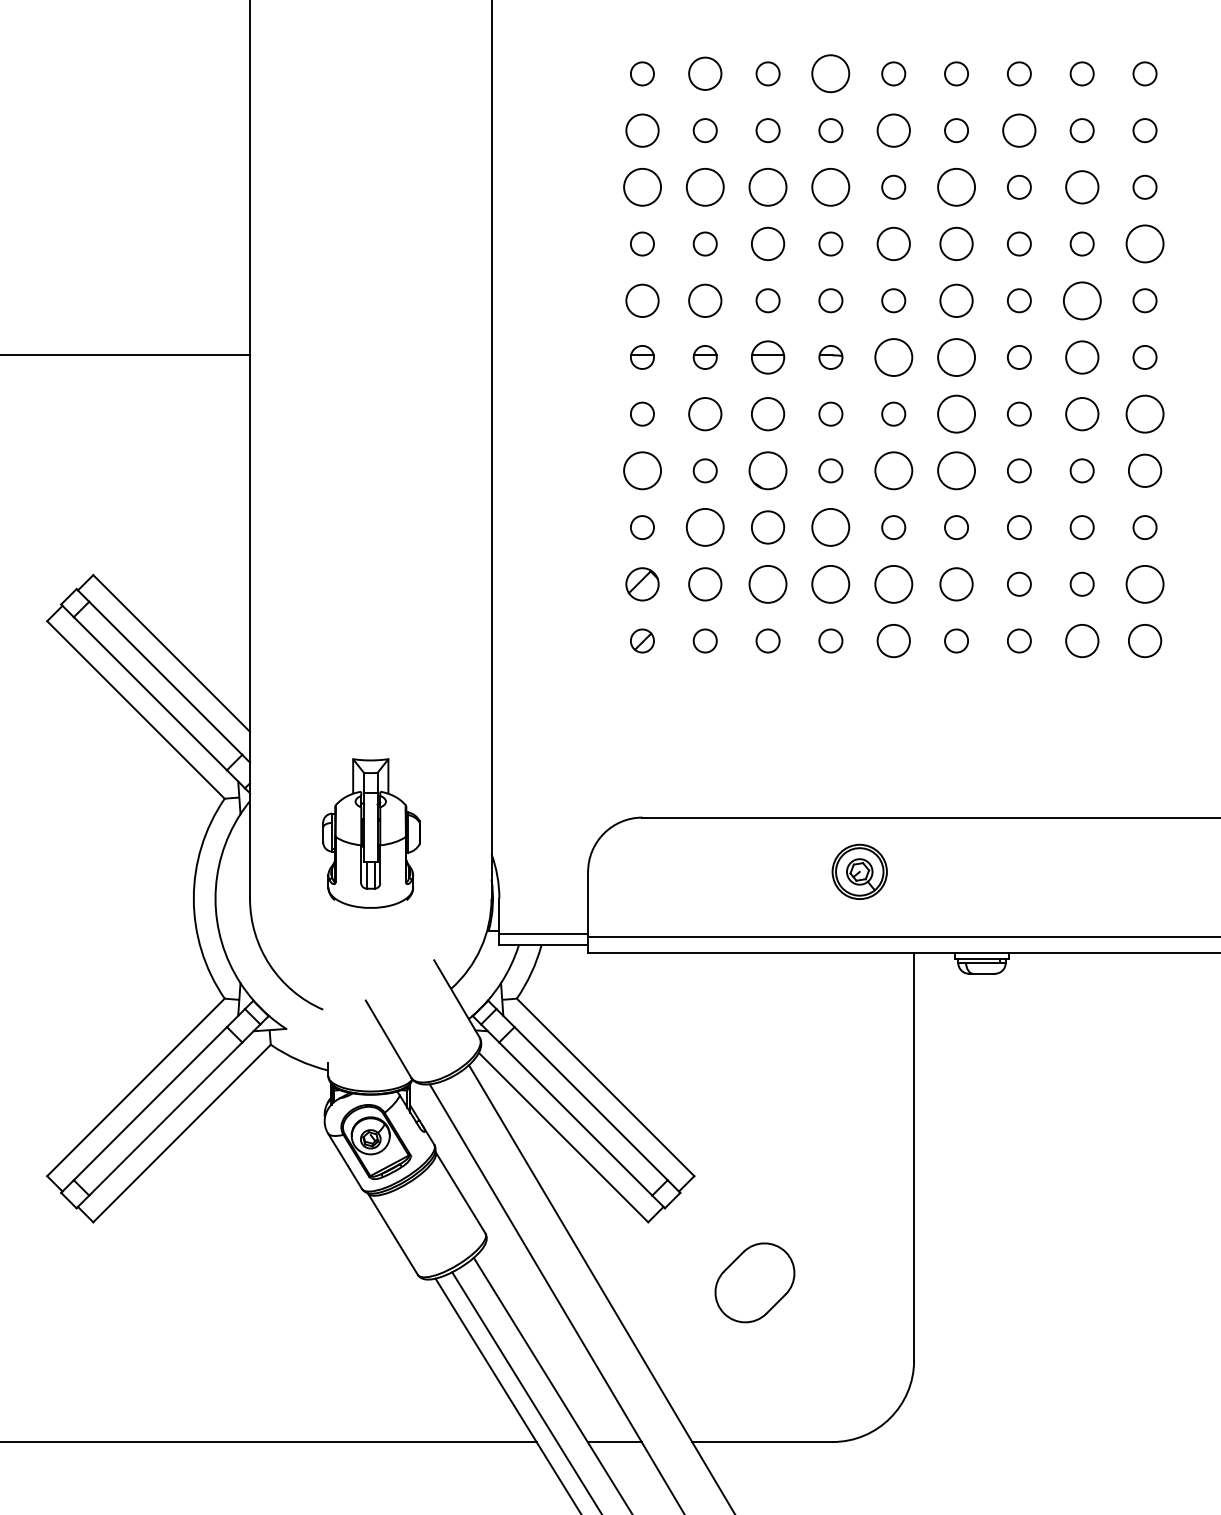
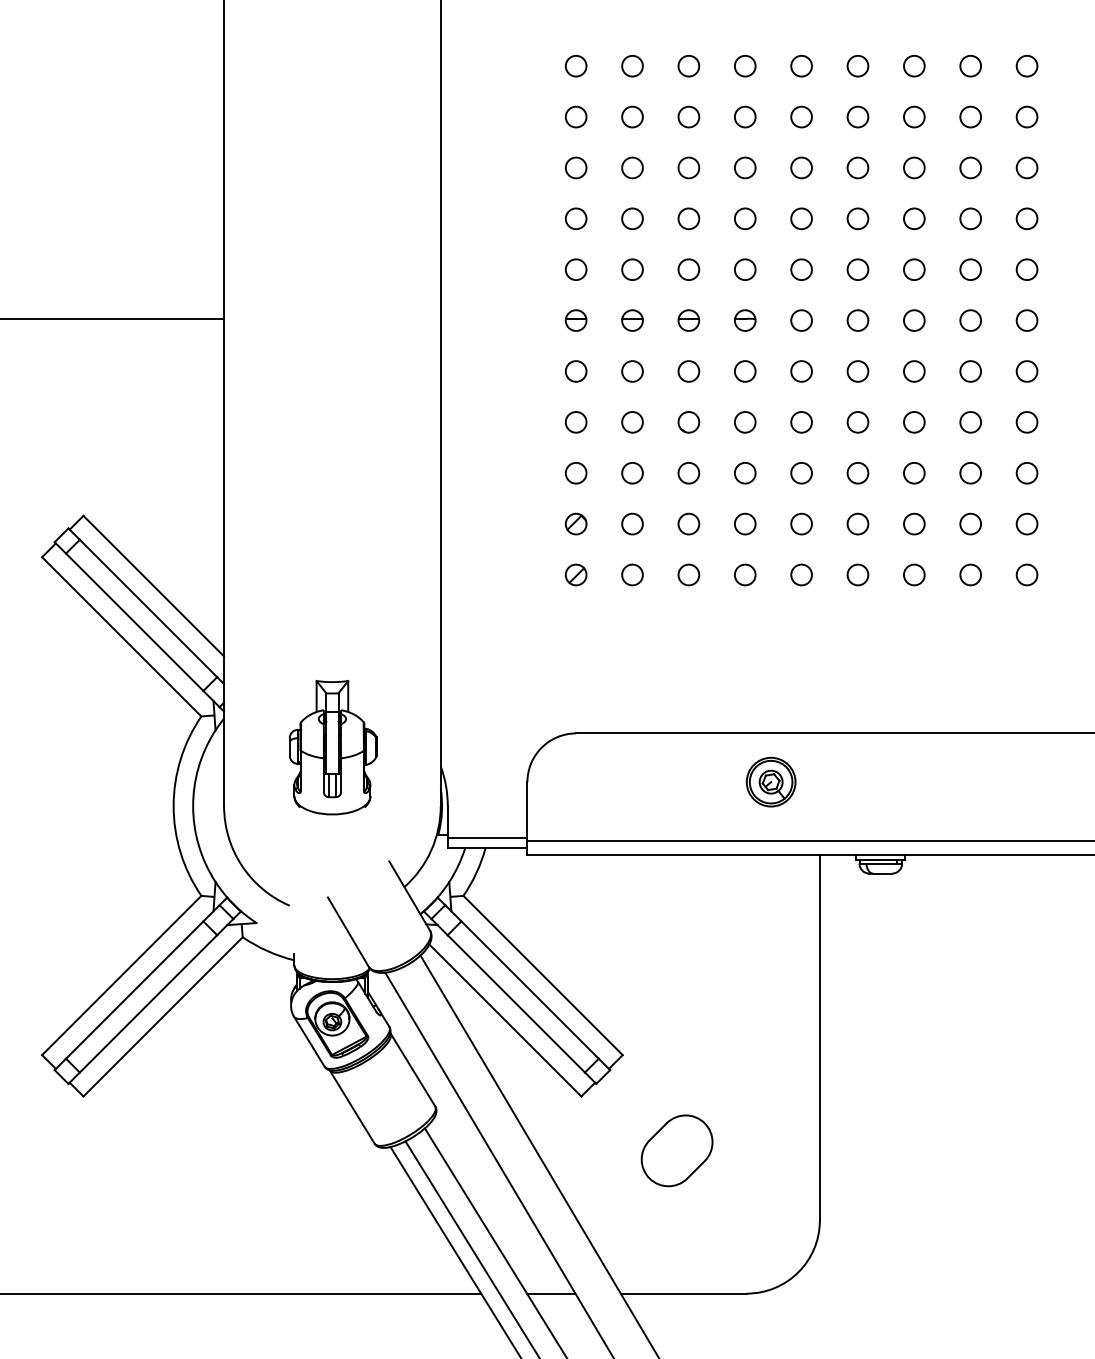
circle: (705, 74) -> (632, 66), size x0.71
circle: (831, 74) -> (745, 66), size x0.62
circle: (641, 129) -> (575, 116), size x0.71
circle: (893, 129) -> (801, 116), size x0.71
circle: (1019, 129) -> (914, 116), size x0.71
circle: (641, 186) -> (575, 167), size x0.62
circle: (705, 186) -> (632, 167), size x0.62
circle: (767, 186) -> (688, 167), size x0.62
circle: (831, 186) -> (745, 167), size x0.62
circle: (956, 186) -> (857, 167), size x0.62
circle: (1081, 186) -> (970, 167), size x0.71
circle: (767, 243) -> (688, 218), size x0.71
circle: (893, 243) -> (801, 218), size x0.71
circle: (956, 243) -> (857, 218), size x0.71
circle: (1144, 243) -> (1026, 218), size x0.62
circle: (641, 300) -> (575, 269), size x0.71
circle: (705, 300) -> (632, 269), size x0.71
circle: (956, 300) -> (857, 269), size x0.71
circle: (1081, 300) -> (970, 269), size x0.62
part: (767, 357) -> (688, 320), size x0.71
circle: (893, 357) -> (801, 320), size x0.62
circle: (956, 357) -> (857, 320), size x0.62
circle: (1081, 357) -> (970, 320), size x0.71
circle: (705, 414) -> (632, 371), size x0.71
circle: (767, 414) -> (688, 371), size x0.71
circle: (956, 414) -> (857, 371), size x0.62
circle: (1081, 414) -> (970, 371), size x0.71
circle: (1144, 414) -> (1026, 371), size x0.62
circle: (641, 471) -> (575, 422), size x0.62
part: (767, 471) -> (688, 422), size x0.62
circle: (893, 471) -> (801, 422), size x0.62
circle: (956, 471) -> (857, 422), size x0.62
circle: (1144, 471) -> (1026, 422), size x0.71
circle: (705, 527) -> (632, 473), size x0.62
circle: (767, 527) -> (688, 473), size x0.71
circle: (831, 527) -> (745, 473), size x0.62
part: (641, 583) -> (575, 523), size x0.71
circle: (705, 583) -> (632, 523), size x0.71
circle: (767, 583) -> (688, 523), size x0.62
circle: (831, 583) -> (745, 523), size x0.62
circle: (893, 583) -> (801, 523), size x0.62
circle: (956, 583) -> (857, 523), size x0.71
circle: (1144, 583) -> (1026, 523), size x0.62
circle: (893, 640) -> (801, 574), size x0.71
circle: (1081, 640) -> (970, 574), size x0.71
circle: (1144, 640) -> (1026, 574), size x0.71

